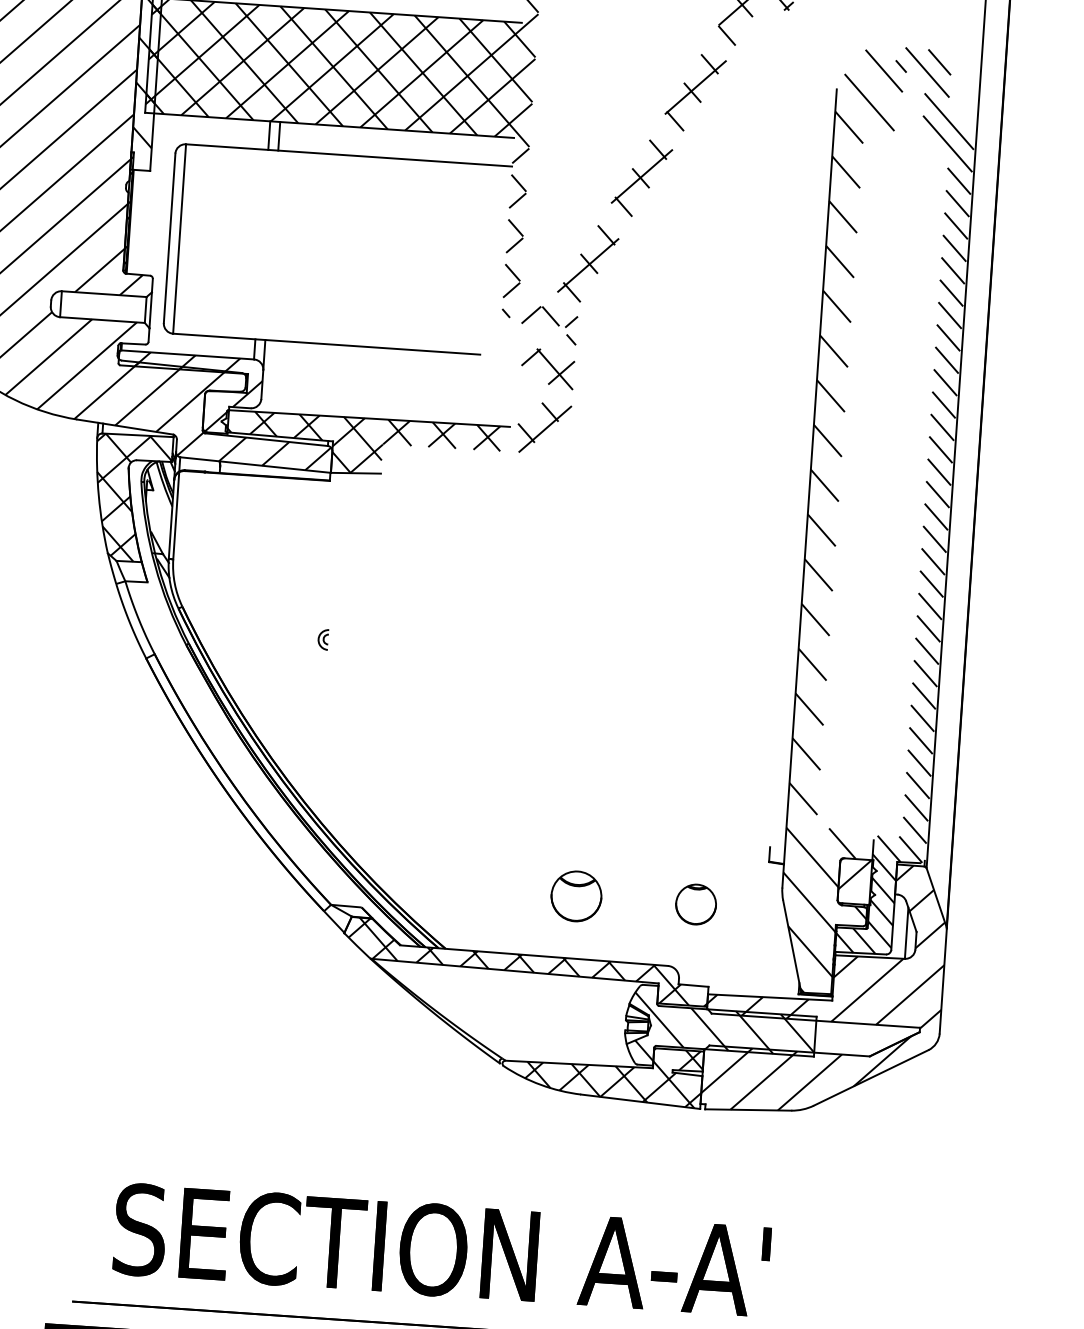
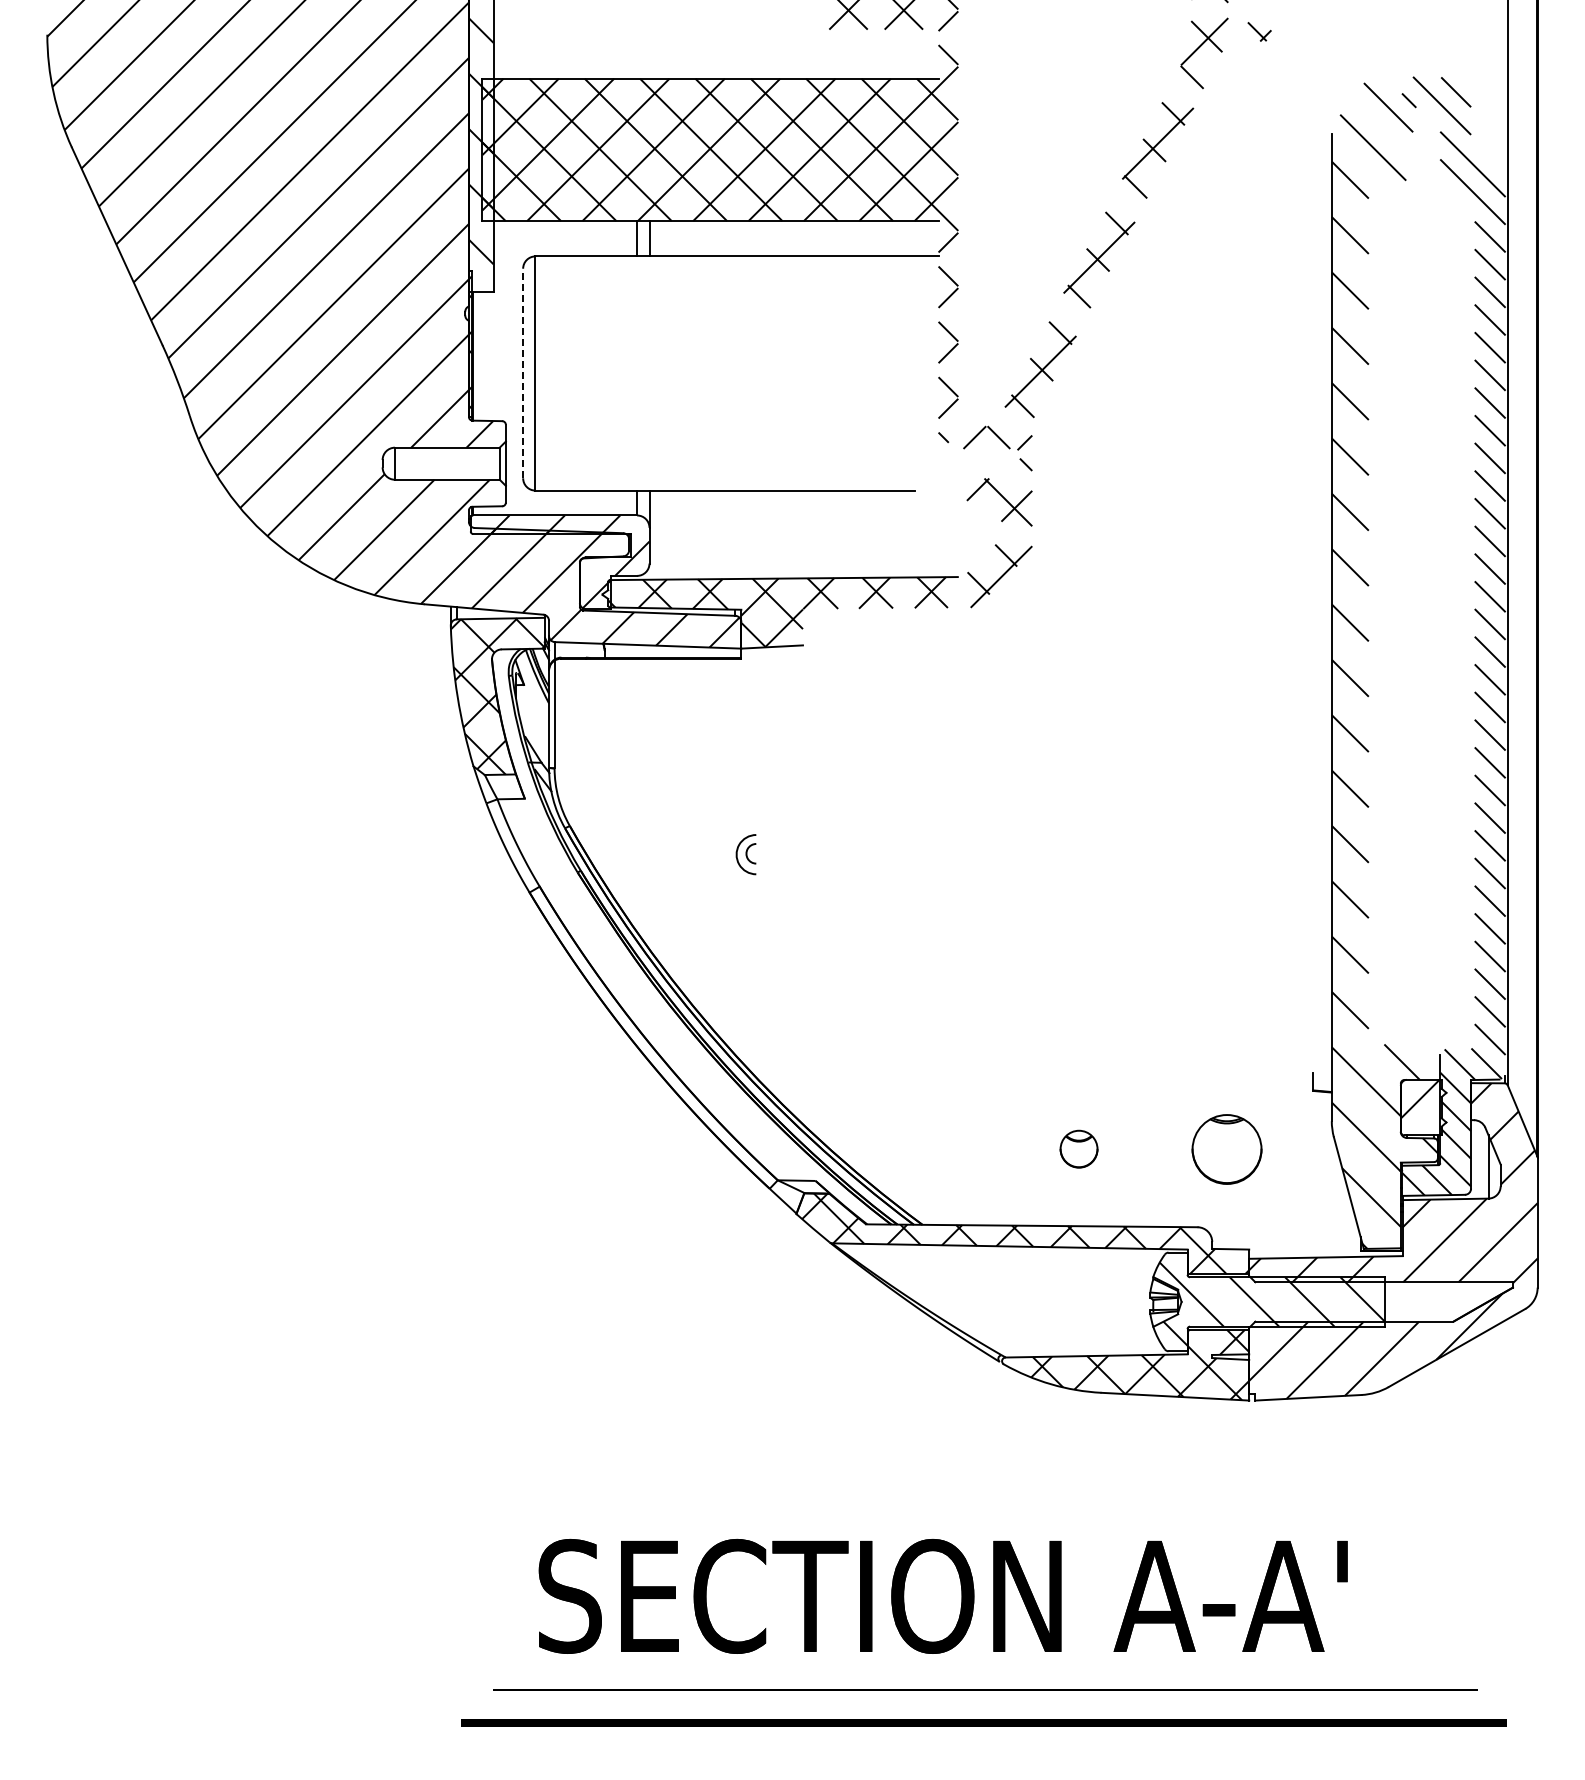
line: (169, 238) -> (523, 373), solid -> dashed
part: (322, 639) -> (745, 854), size x1.6
part: (576, 895) -> (1078, 1148), size x0.6
part: (695, 903) -> (1226, 1148), size x1.4

